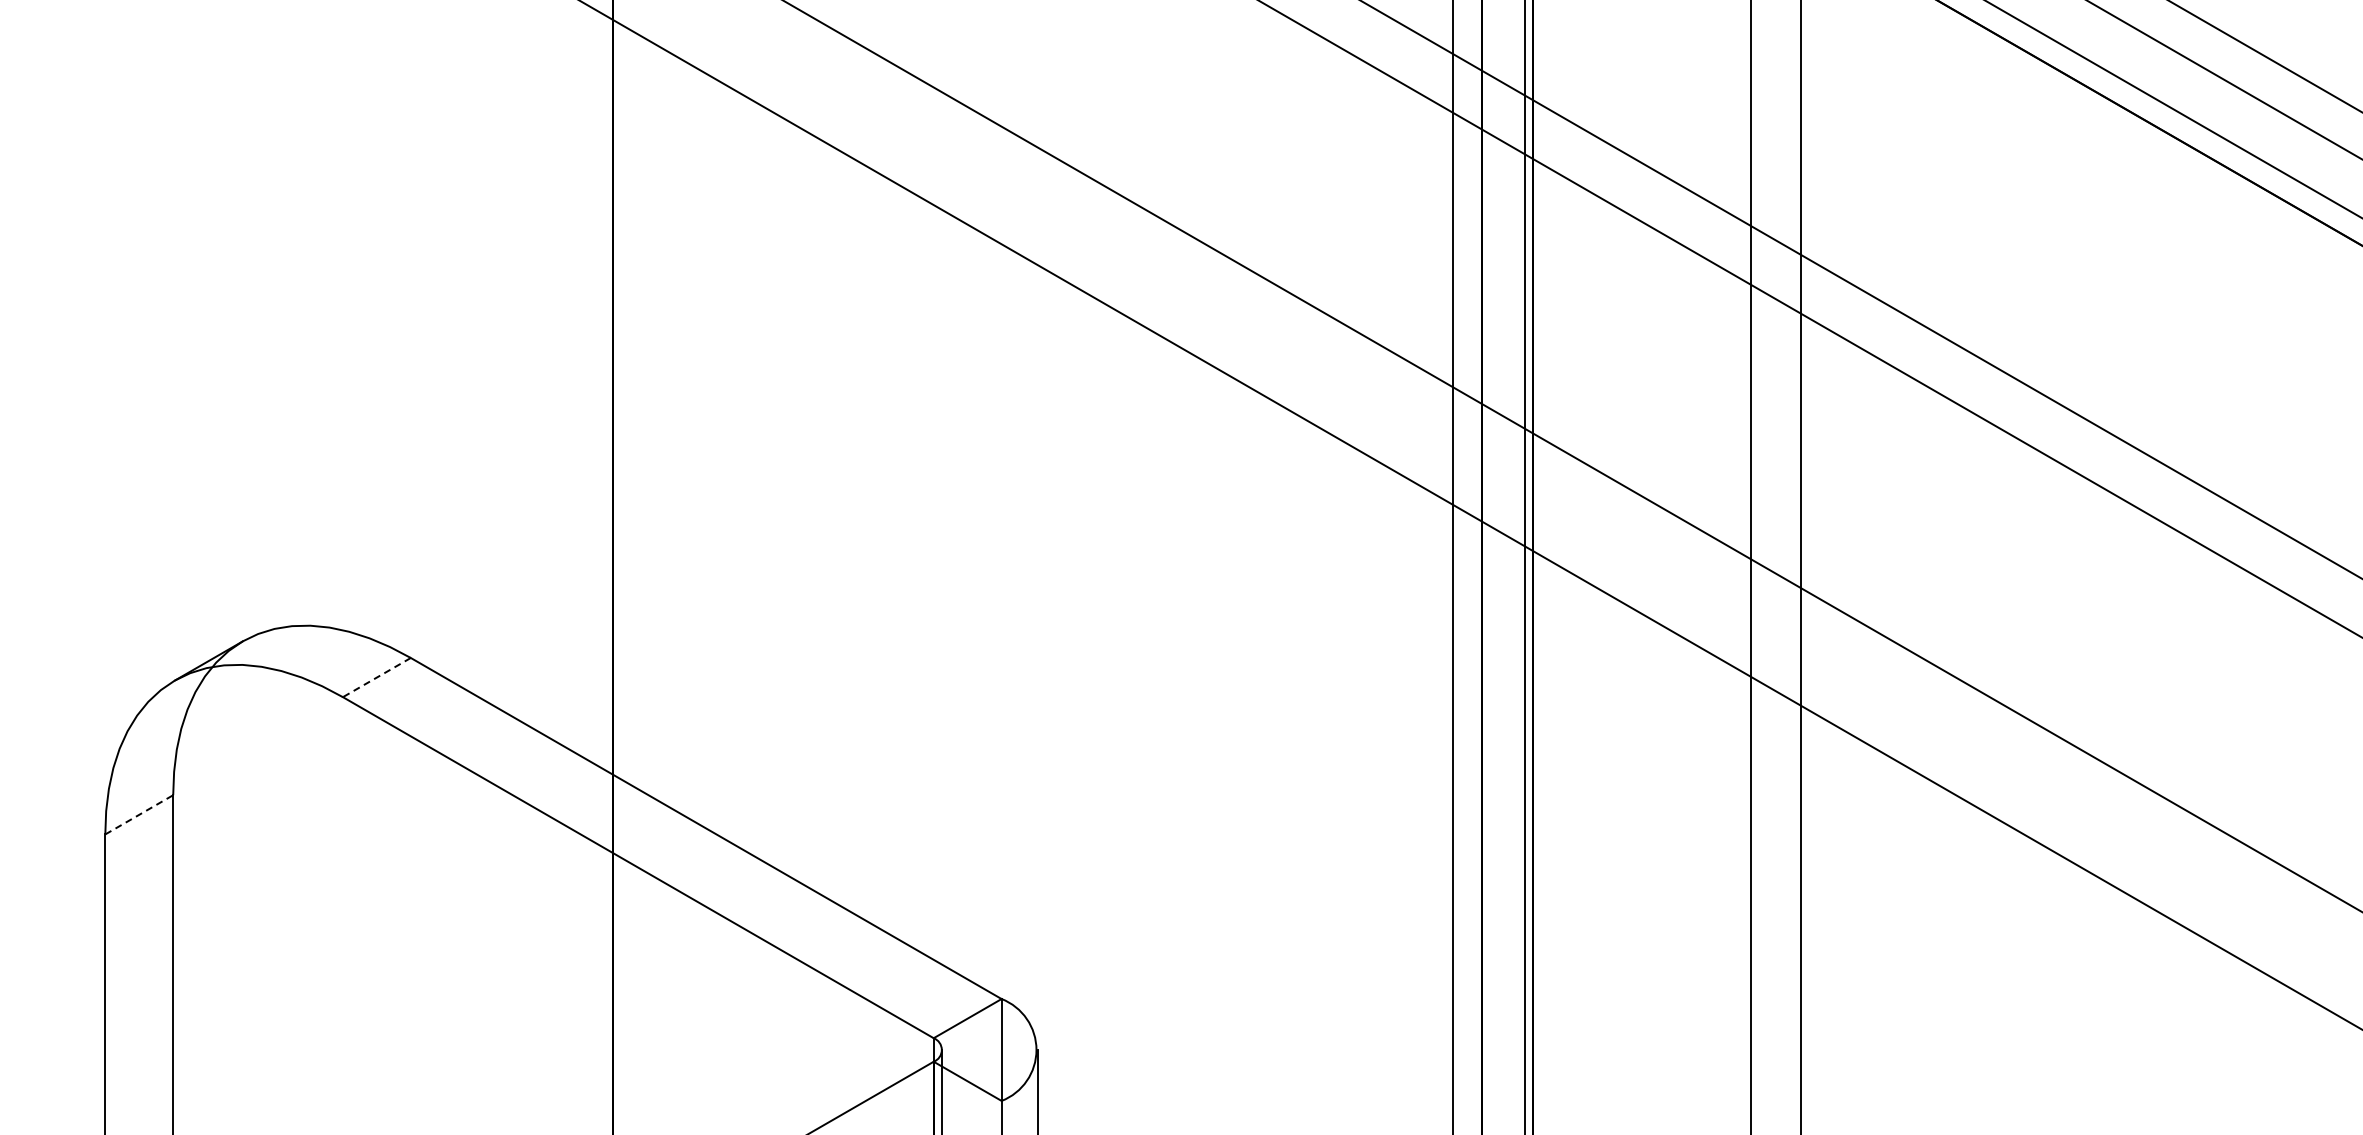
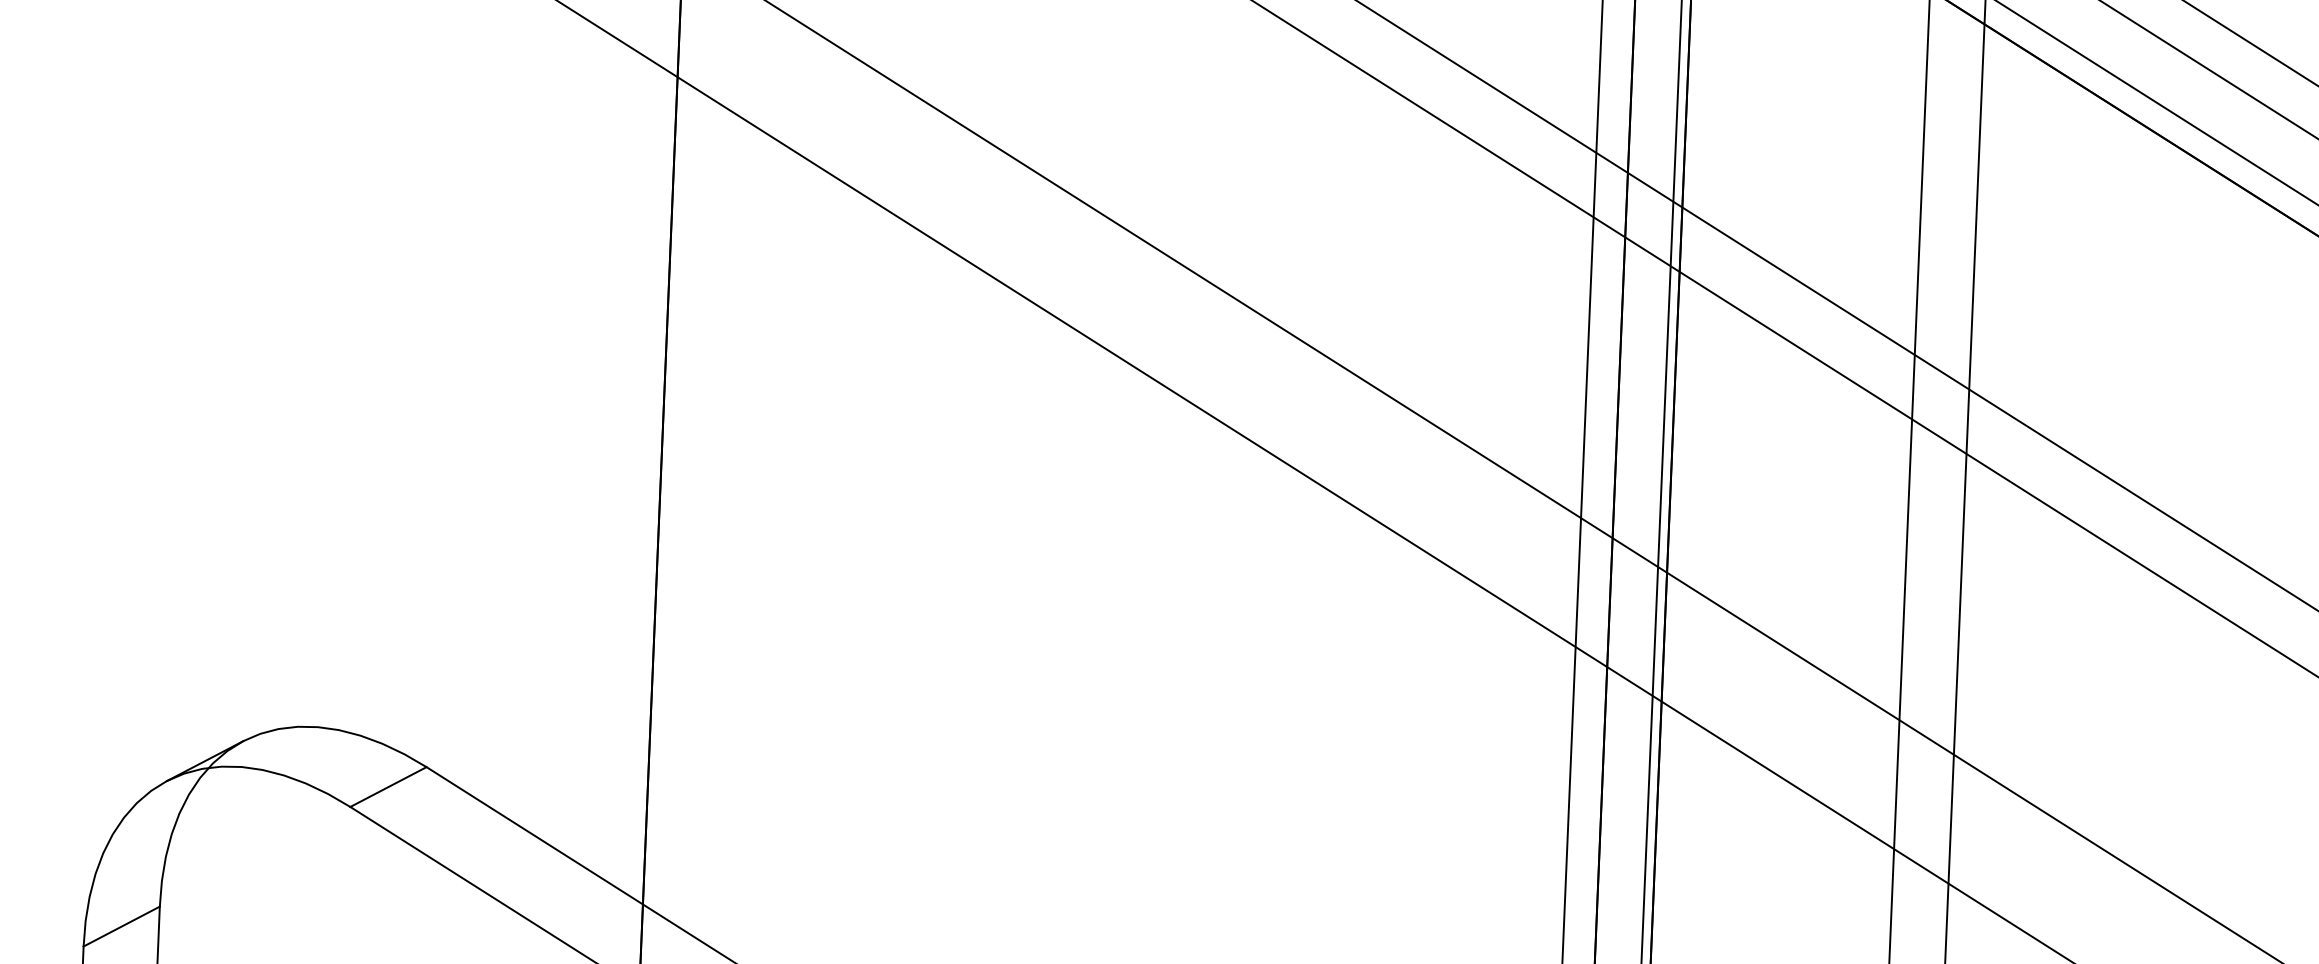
line: (376, 677) -> (388, 786), dashed -> solid
line: (139, 814) -> (122, 926), dashed -> solid

